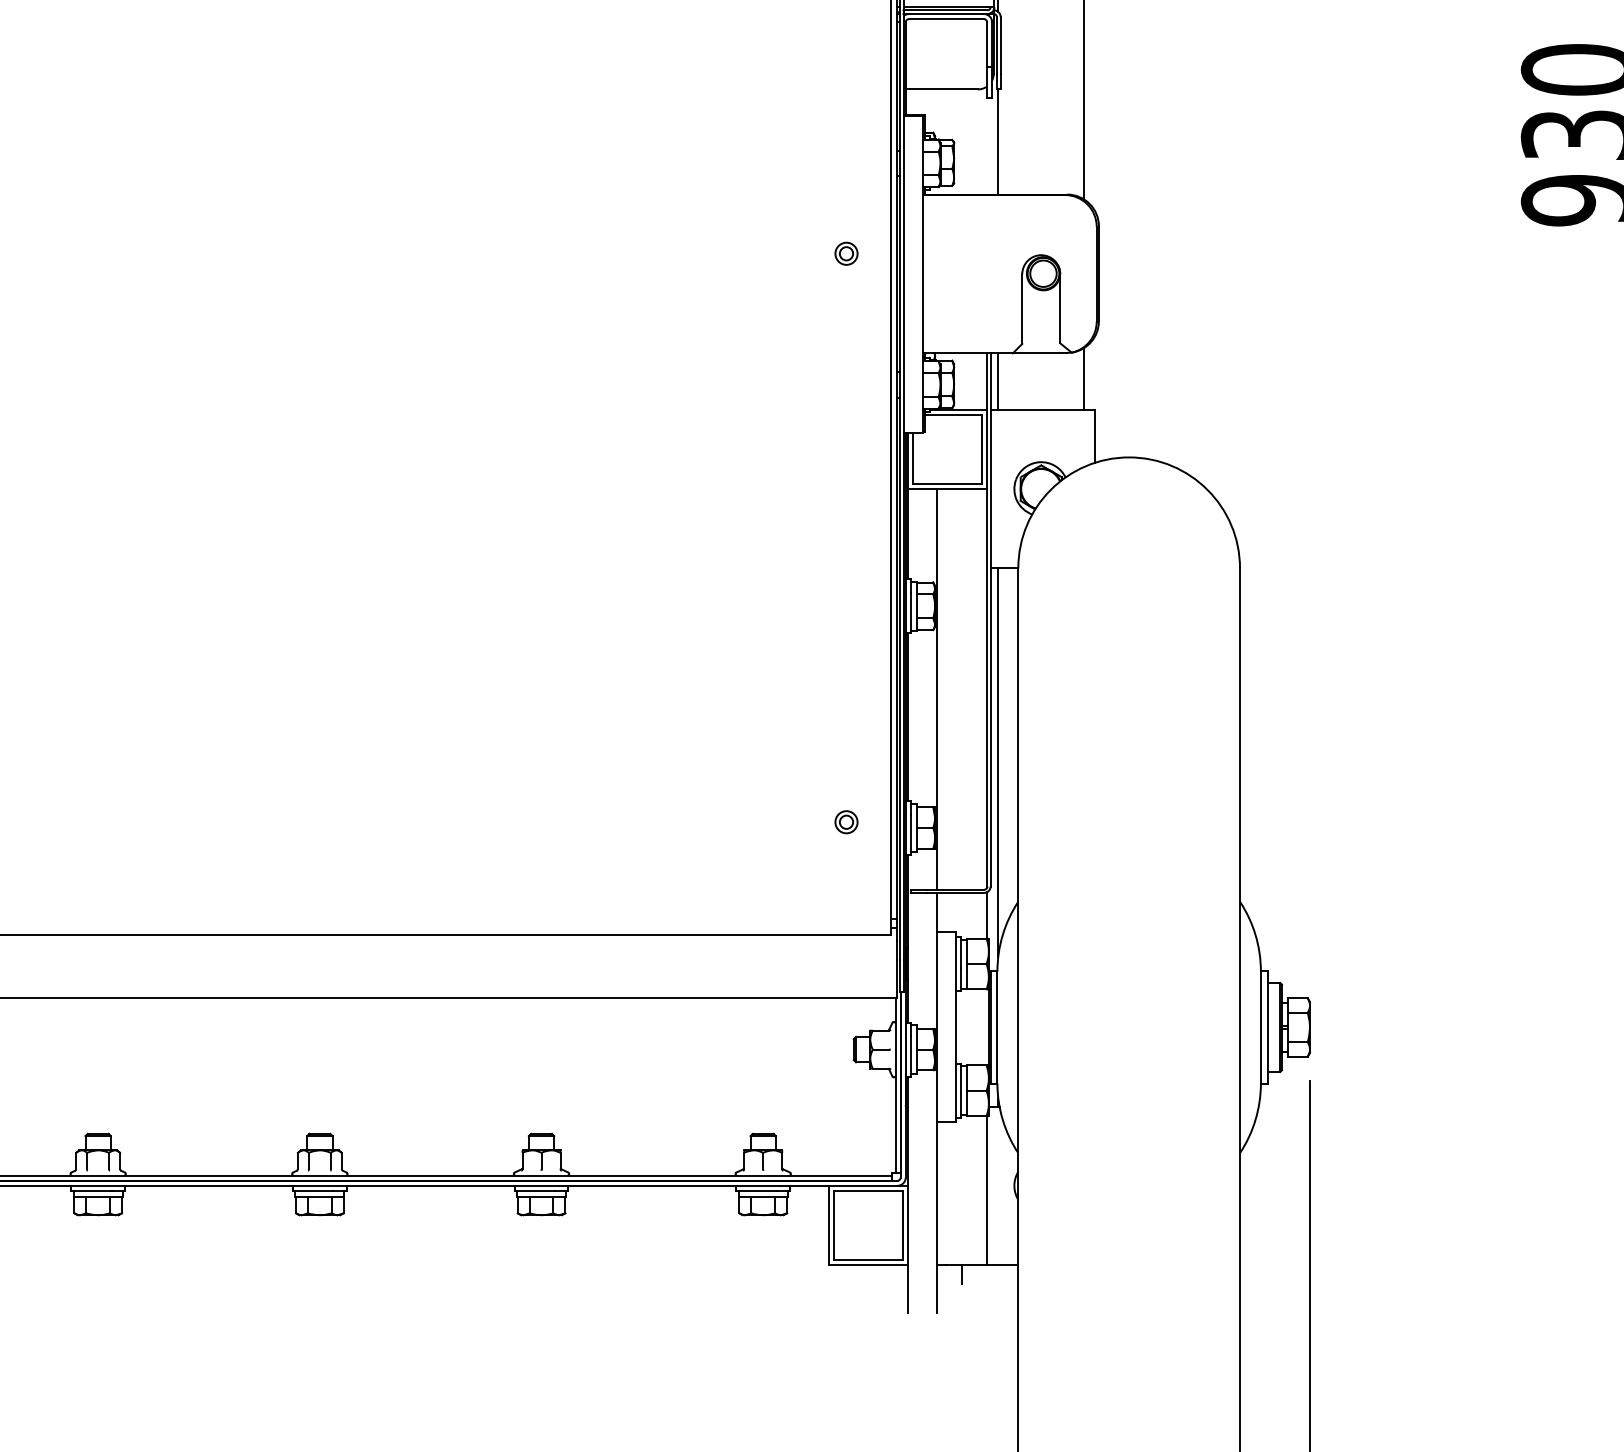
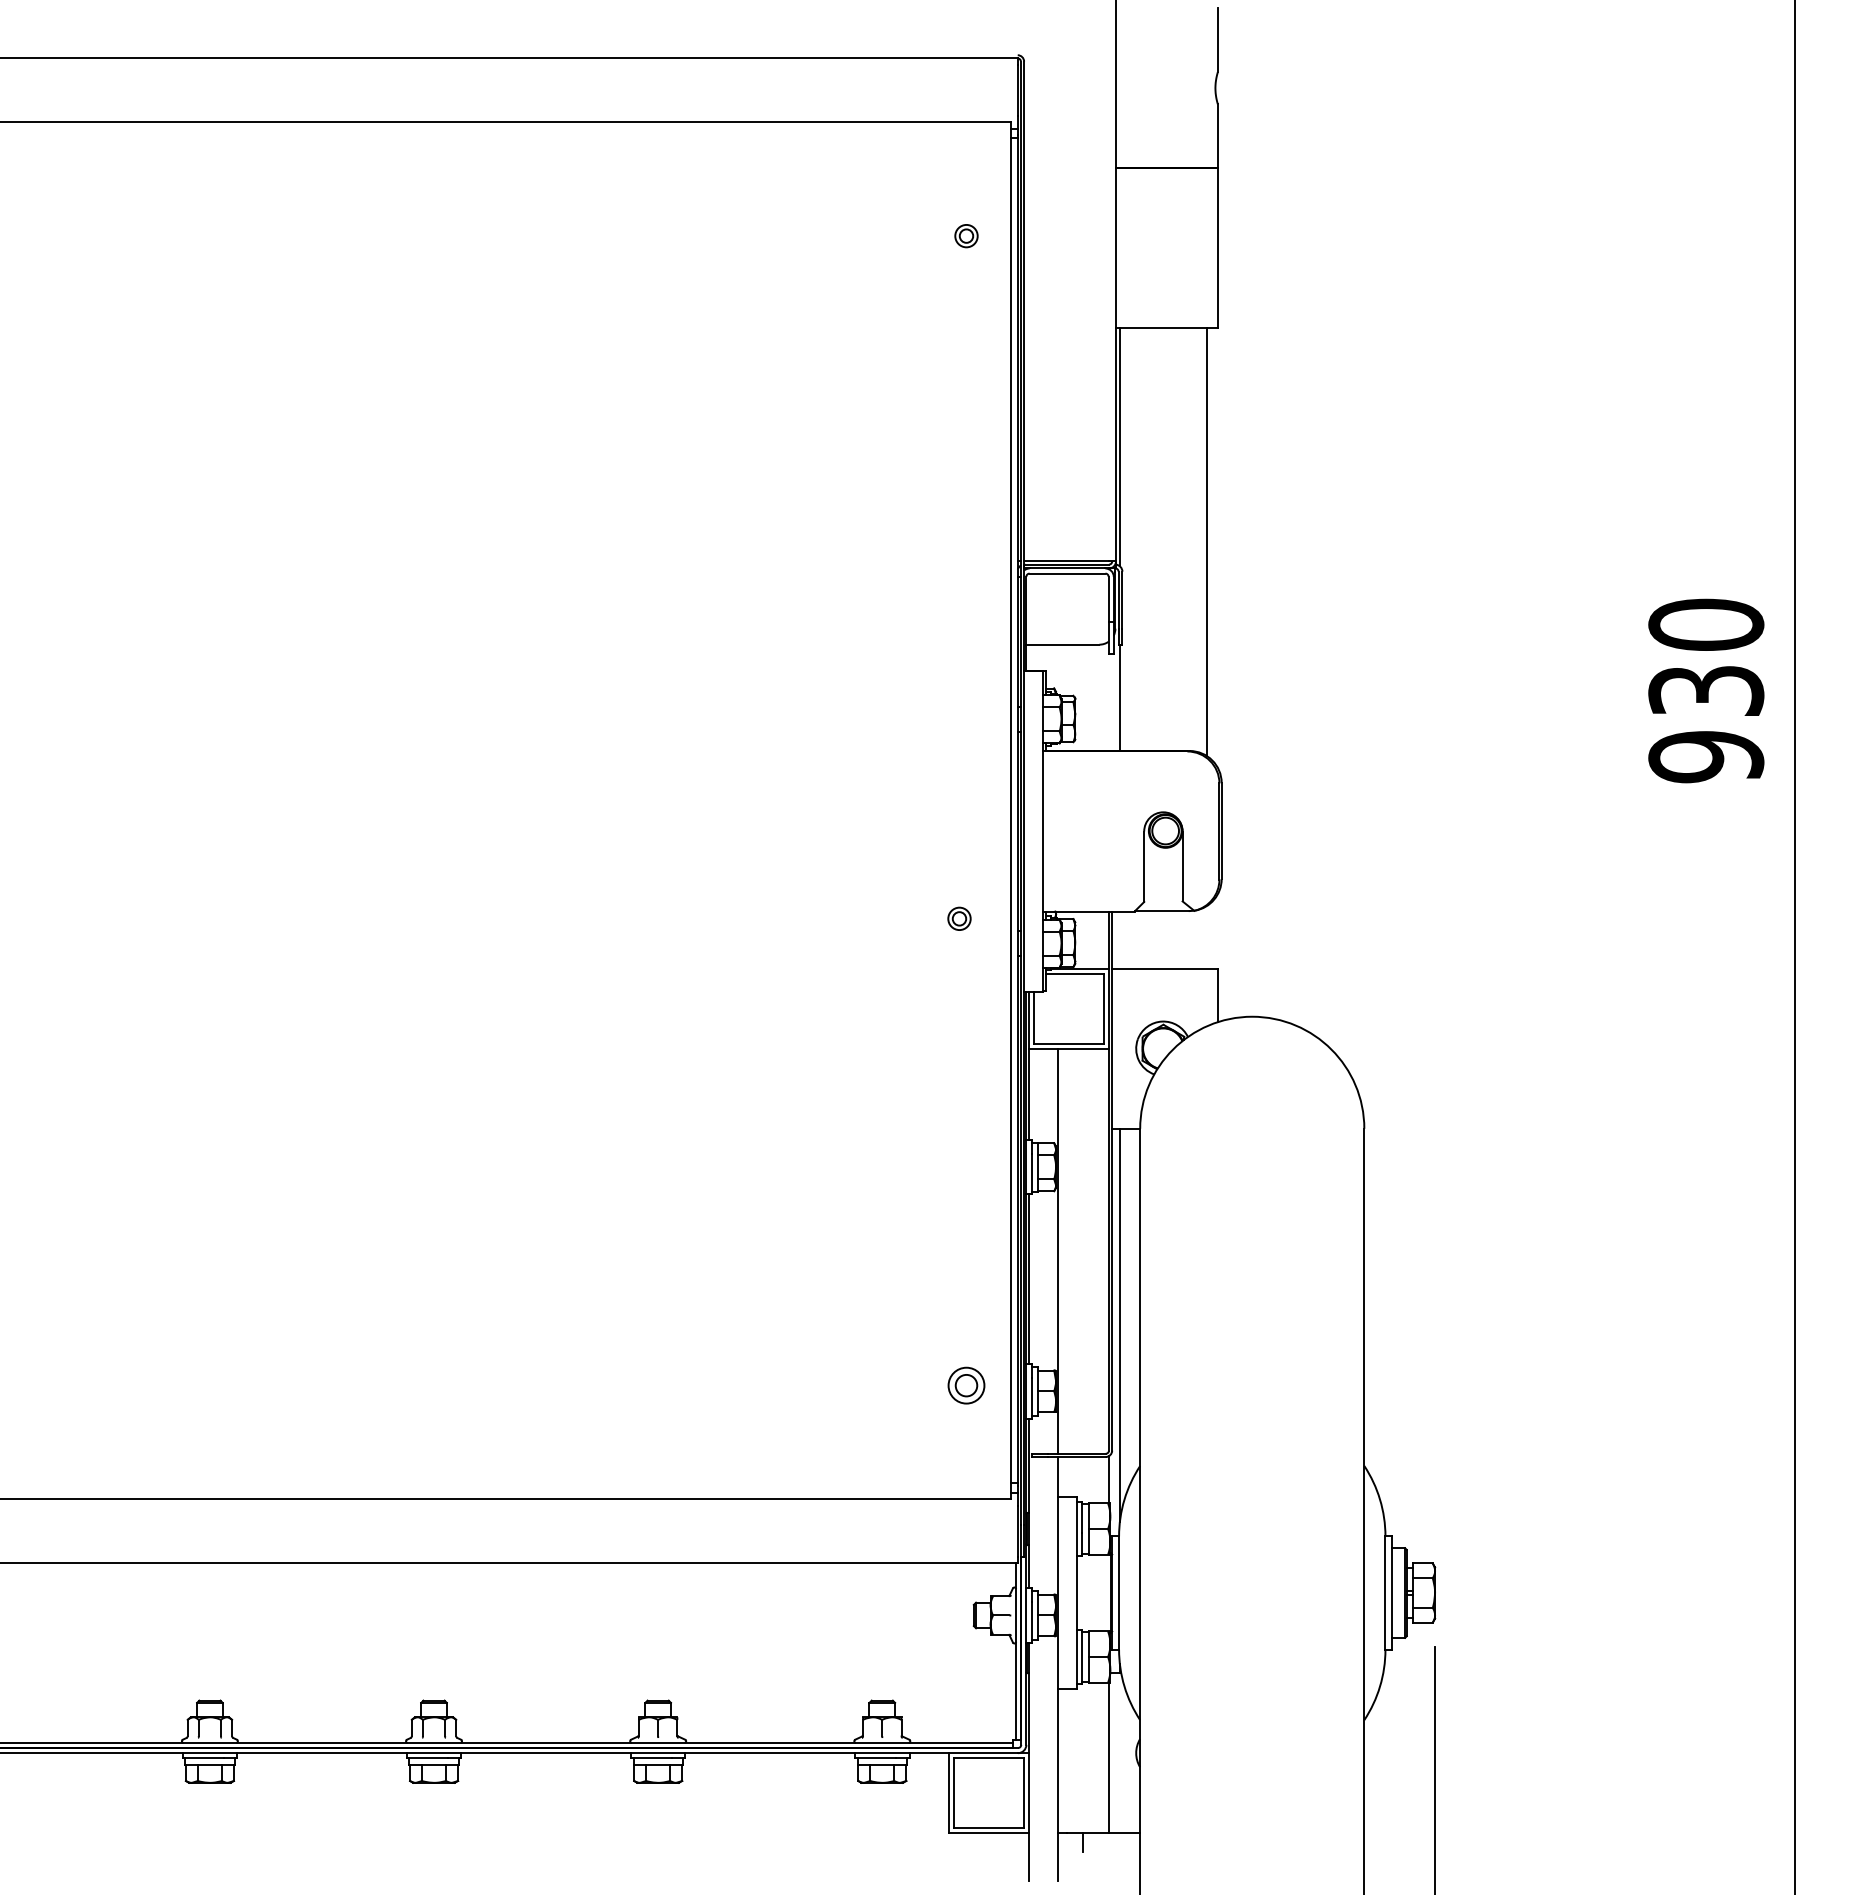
part: (846, 253) -> (959, 918), moved
line: (1083, 379) -> (1206, 937), removed
line: (997, 381) -> (1119, 939), removed
part: (846, 822) -> (966, 1385), size x1.6

